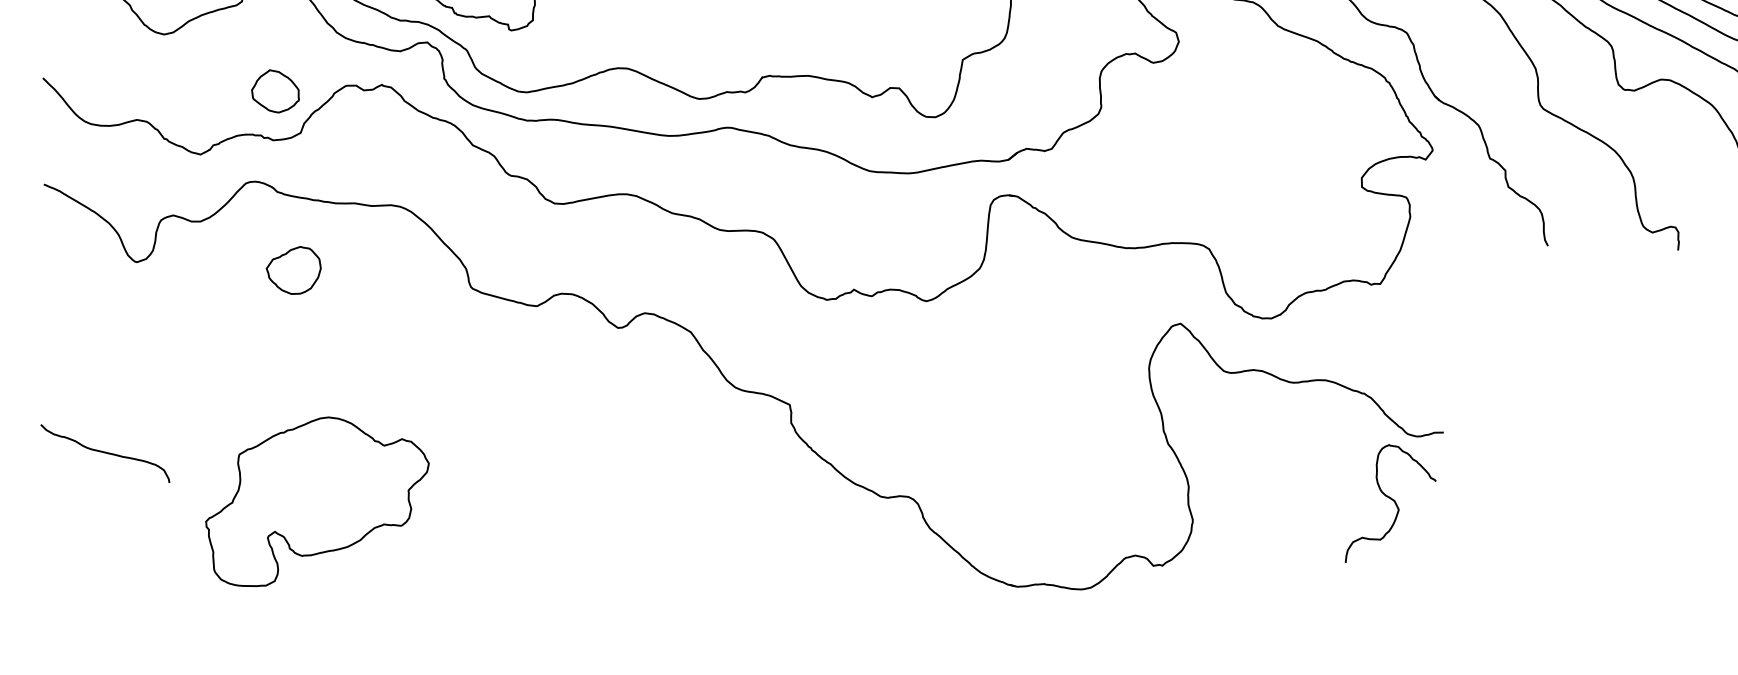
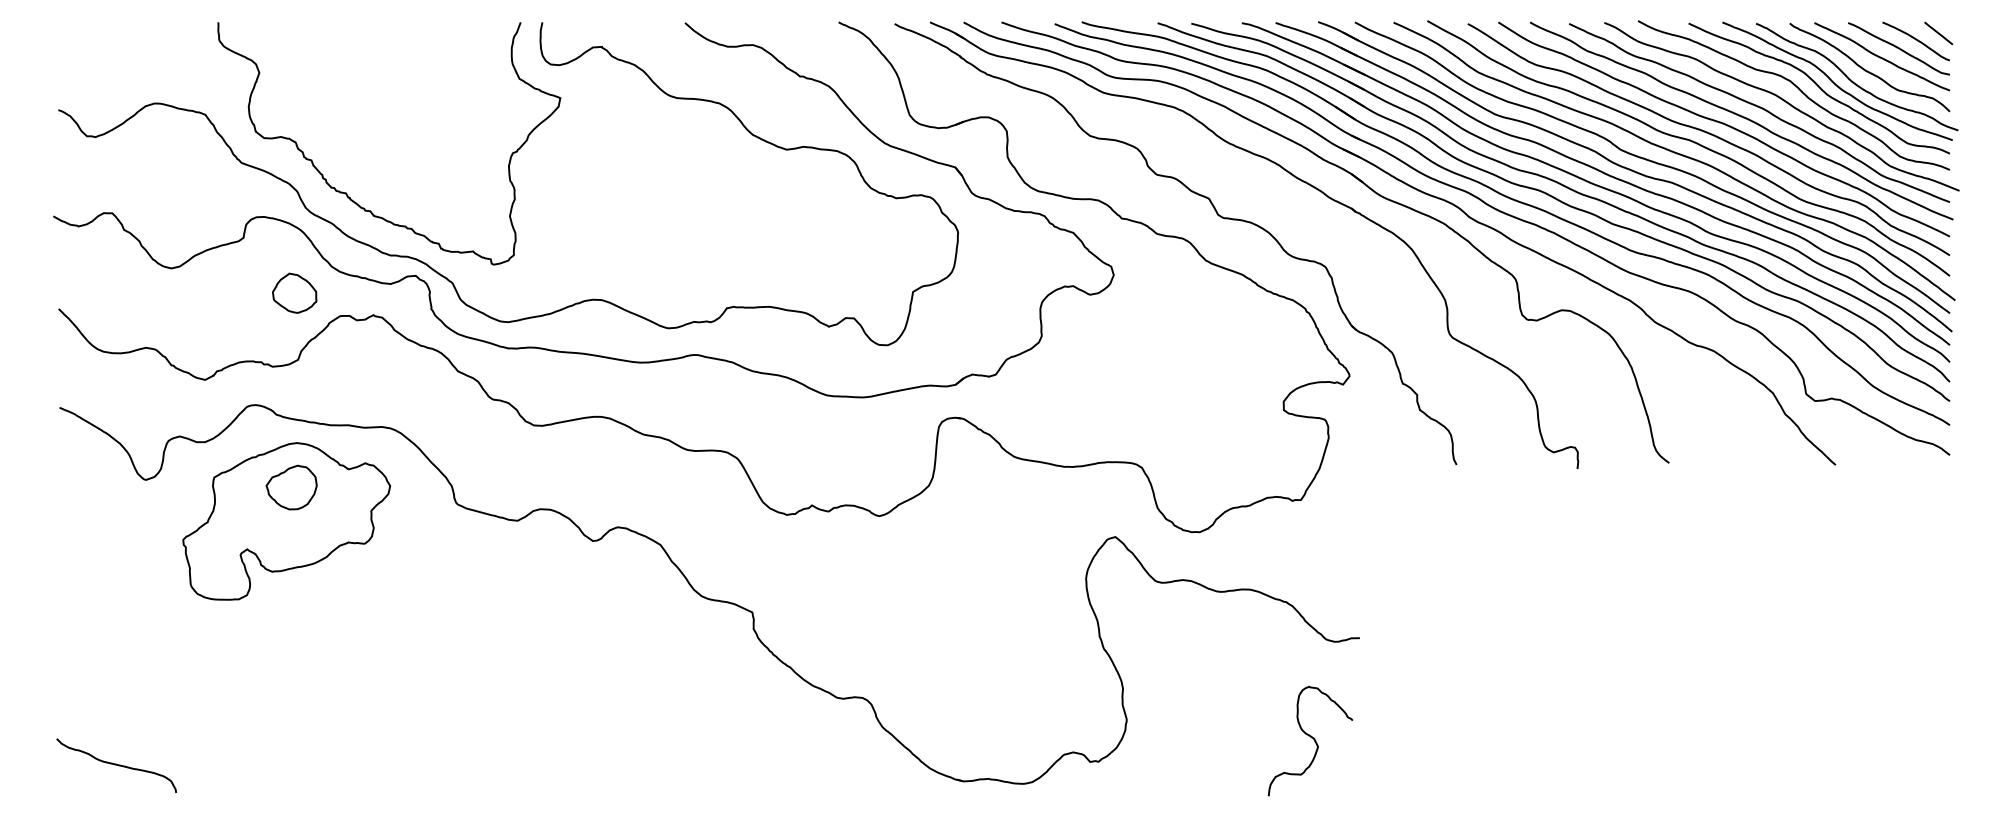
part: (275, 90) -> (294, 292), moved
curve: (105, 453) -> (116, 765), moved
curve: (1391, 500) -> (1311, 738), moved
part: (317, 501) -> (286, 521), moved

